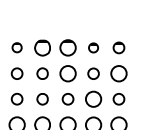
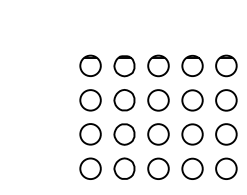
part: (17, 47) -> (90, 65), size x1.67
part: (93, 47) -> (192, 65), size x1.67
part: (119, 47) -> (226, 65), size x1.43
part: (17, 73) -> (90, 100), size x1.43
part: (42, 73) -> (124, 100), size x1.43
part: (93, 73) -> (192, 100), size x1.43
part: (17, 99) -> (90, 134), size x1.43
part: (42, 99) -> (124, 134), size x1.43
part: (68, 99) -> (158, 134), size x1.43
part: (119, 99) -> (226, 134), size x1.43

